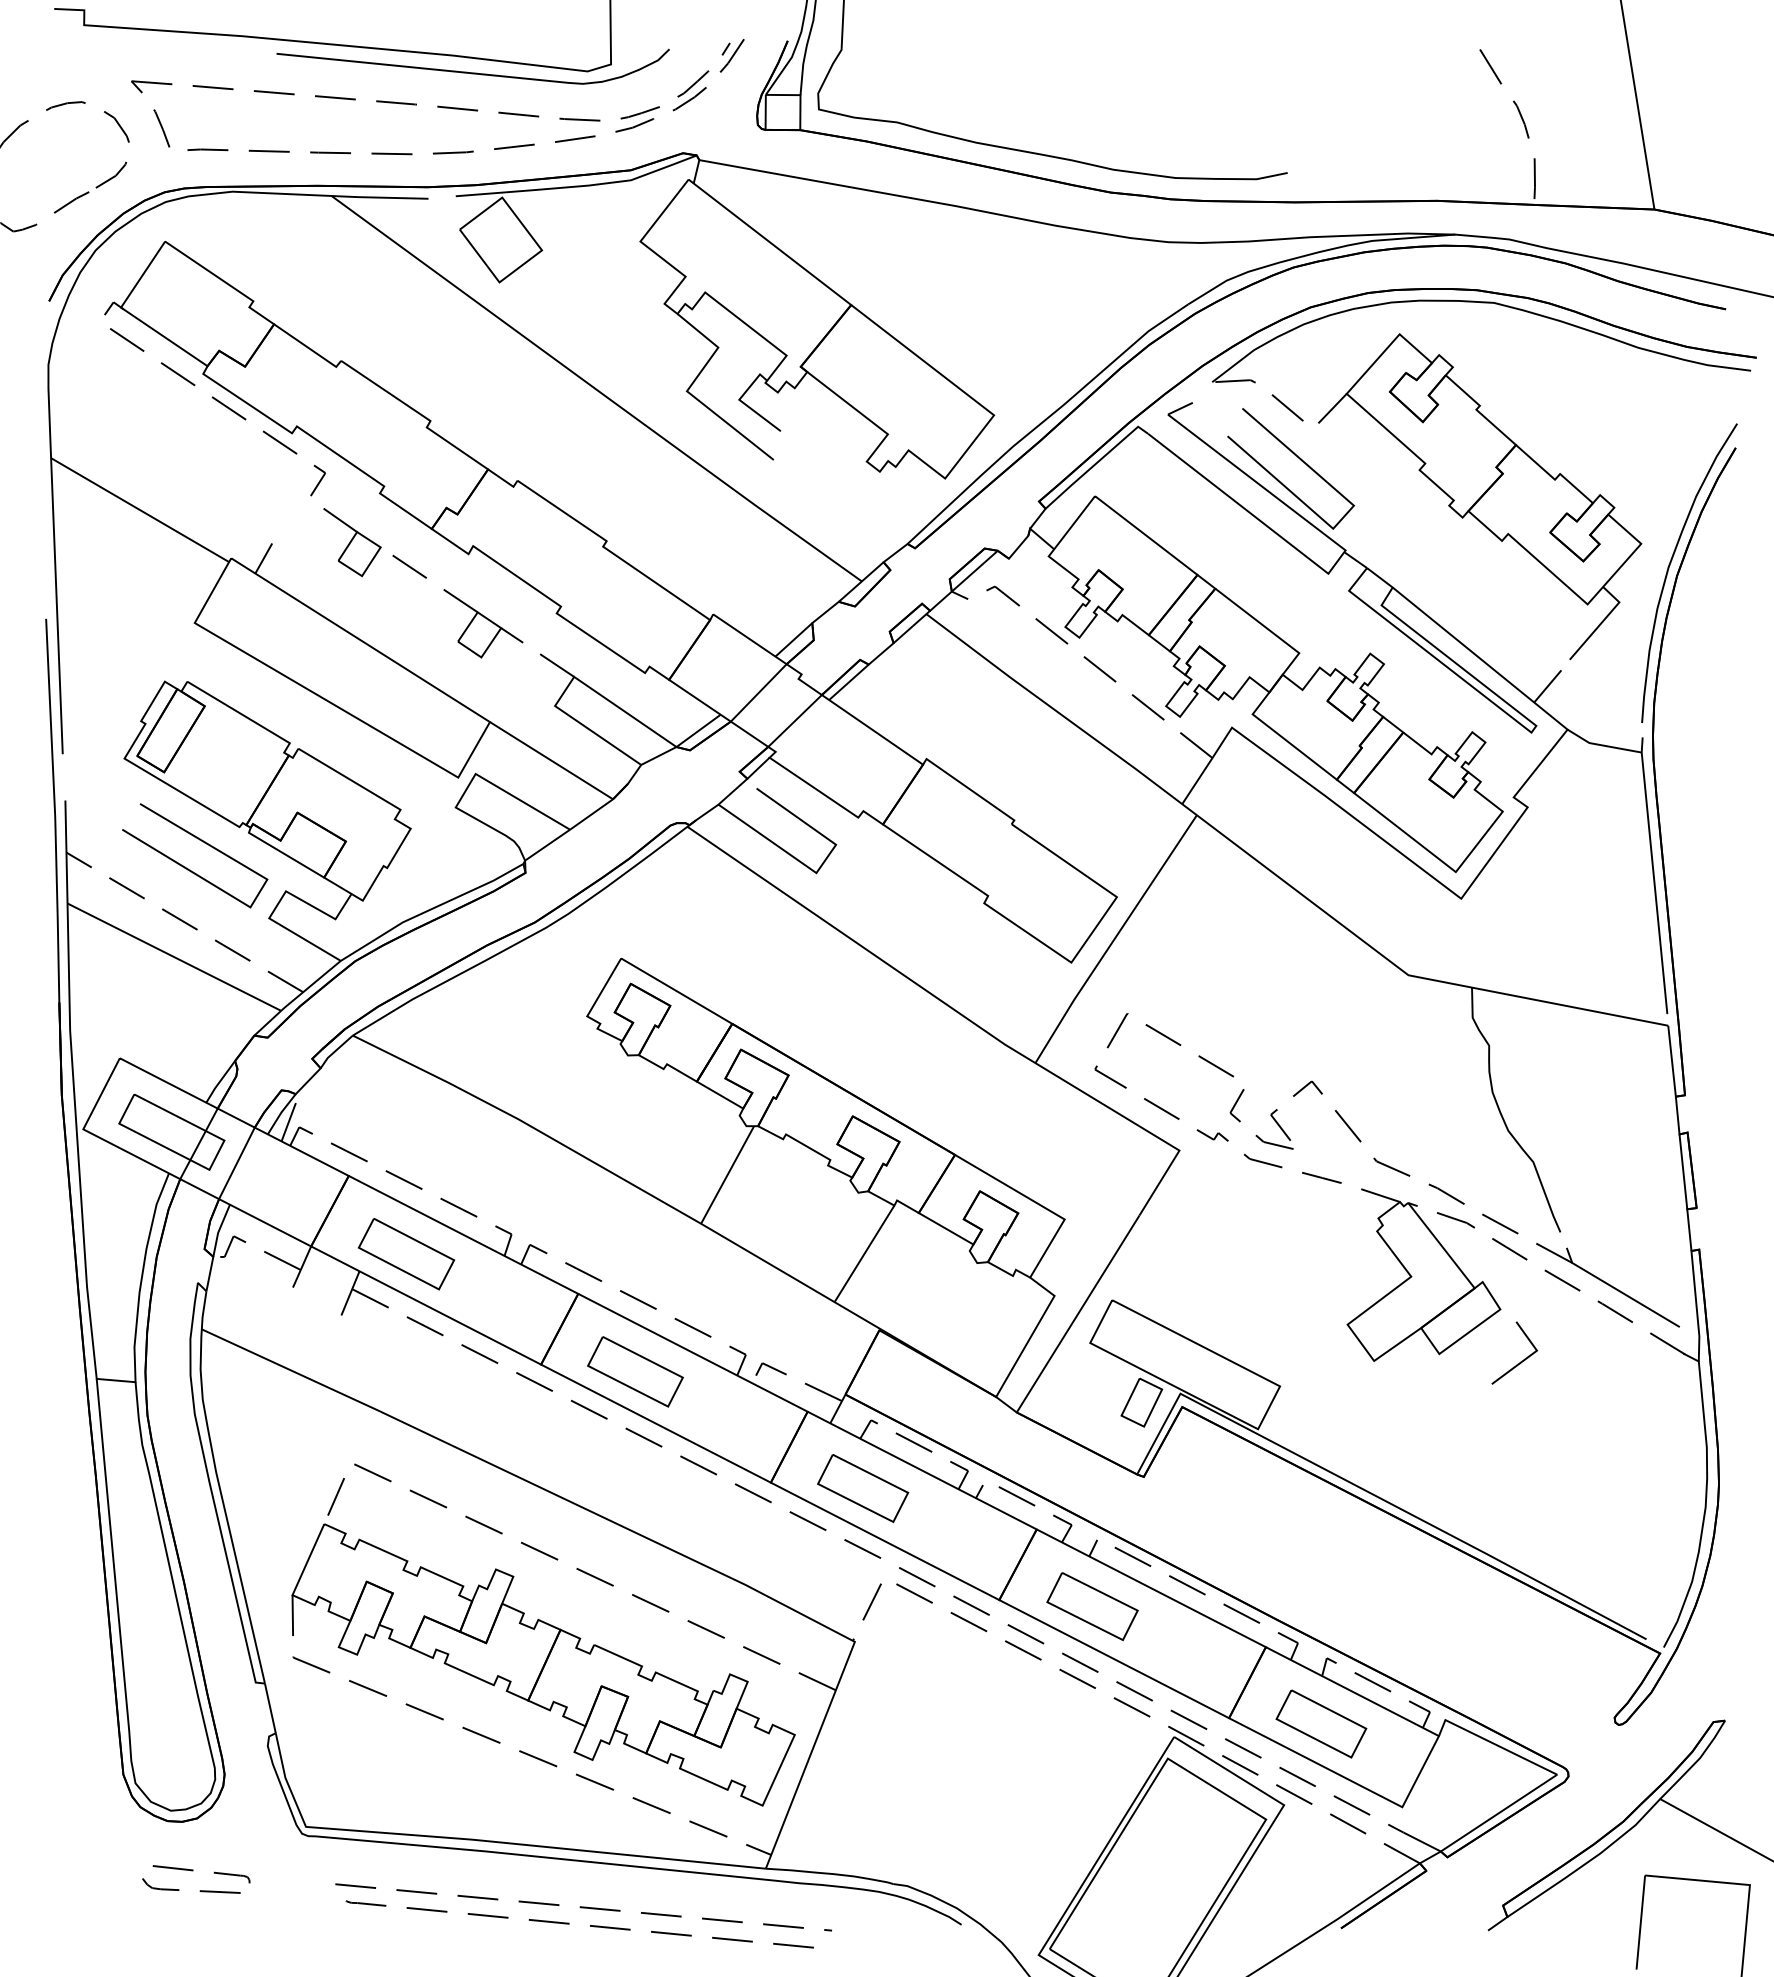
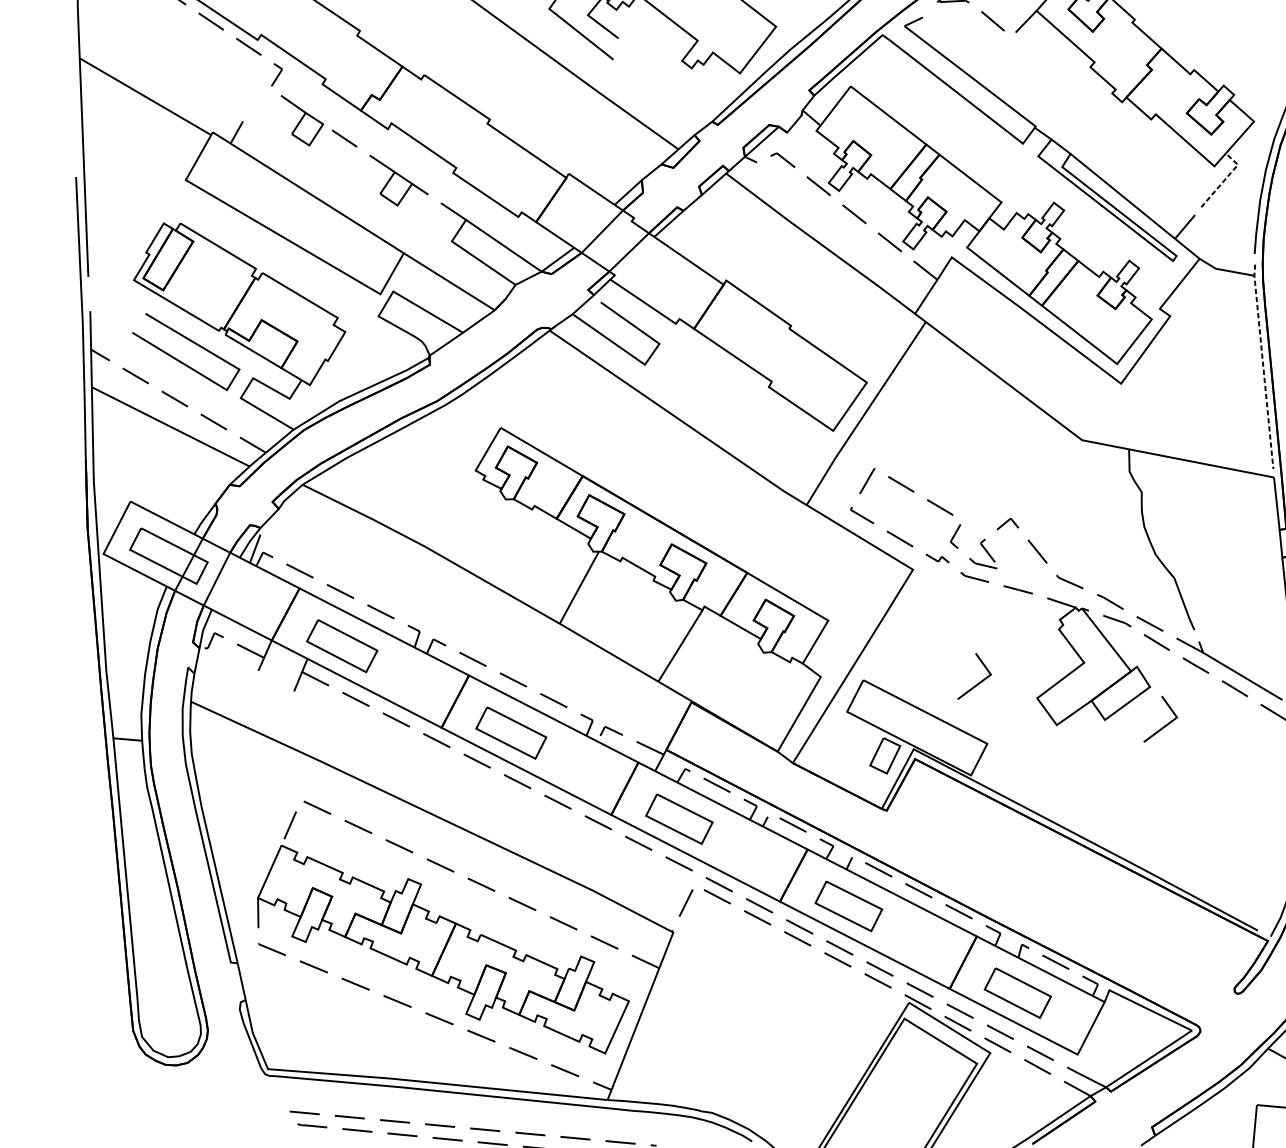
line: (1299, 459) -> (1001, 59), removed
line: (1602, 622) -> (1225, 179), solid -> dashed
line: (1653, 874) -> (1263, 365), solid -> dashed
line: (1268, 1303) -> (978, 682), added
part: (193, 1871) -> (184, 1102), removed

